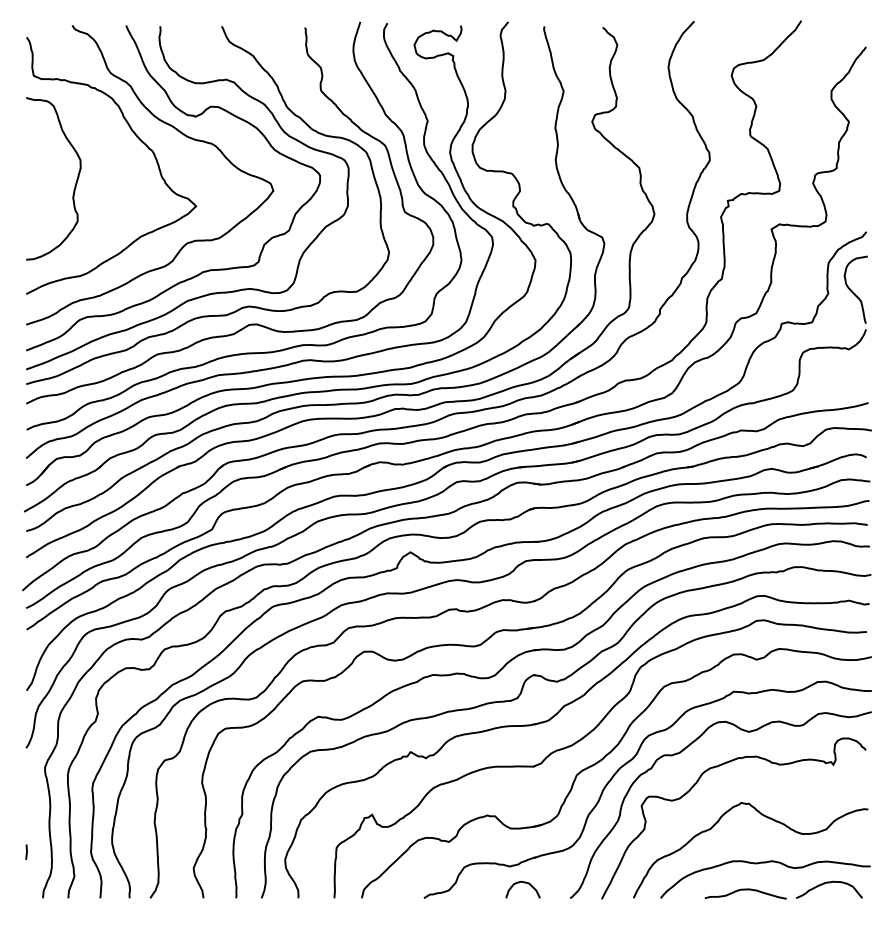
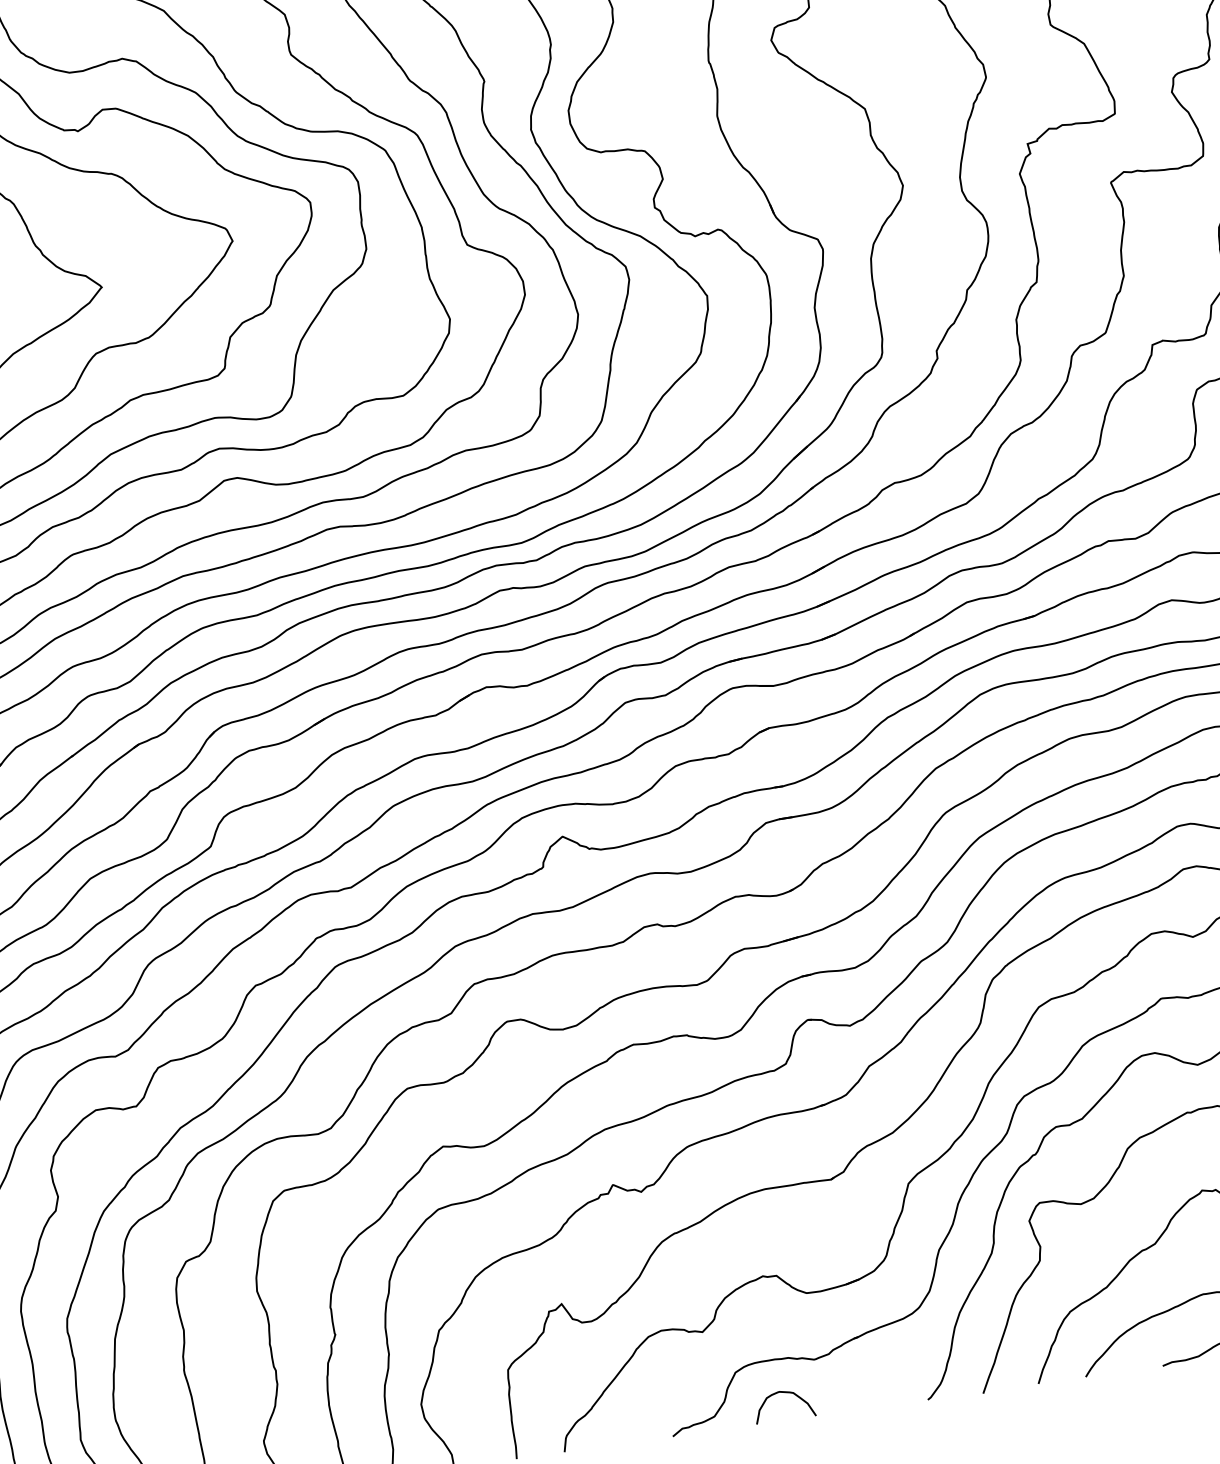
curve: (523, 883) -> (783, 1394), moved

